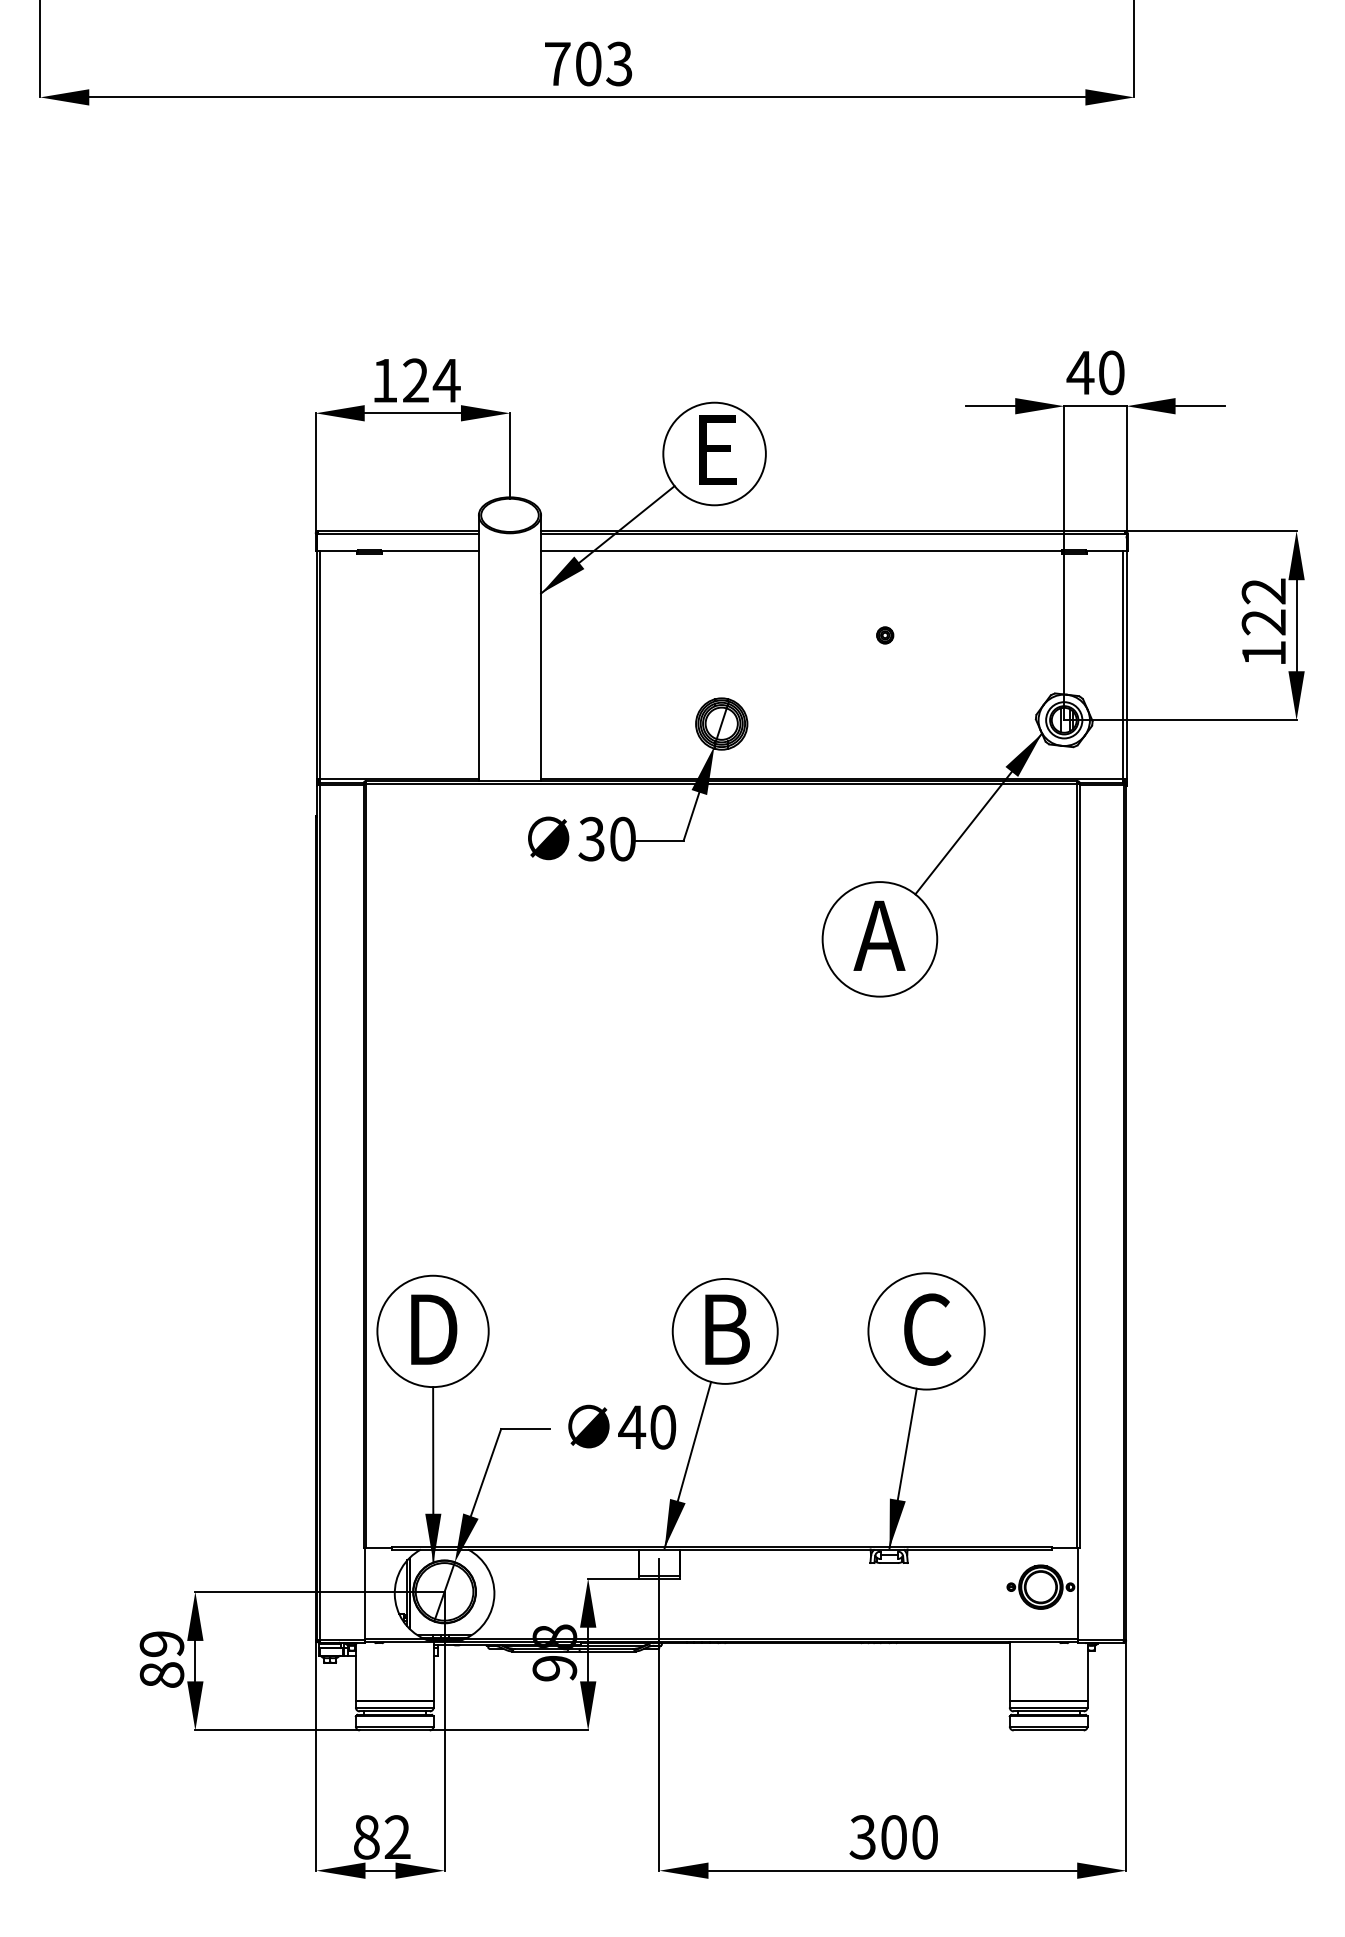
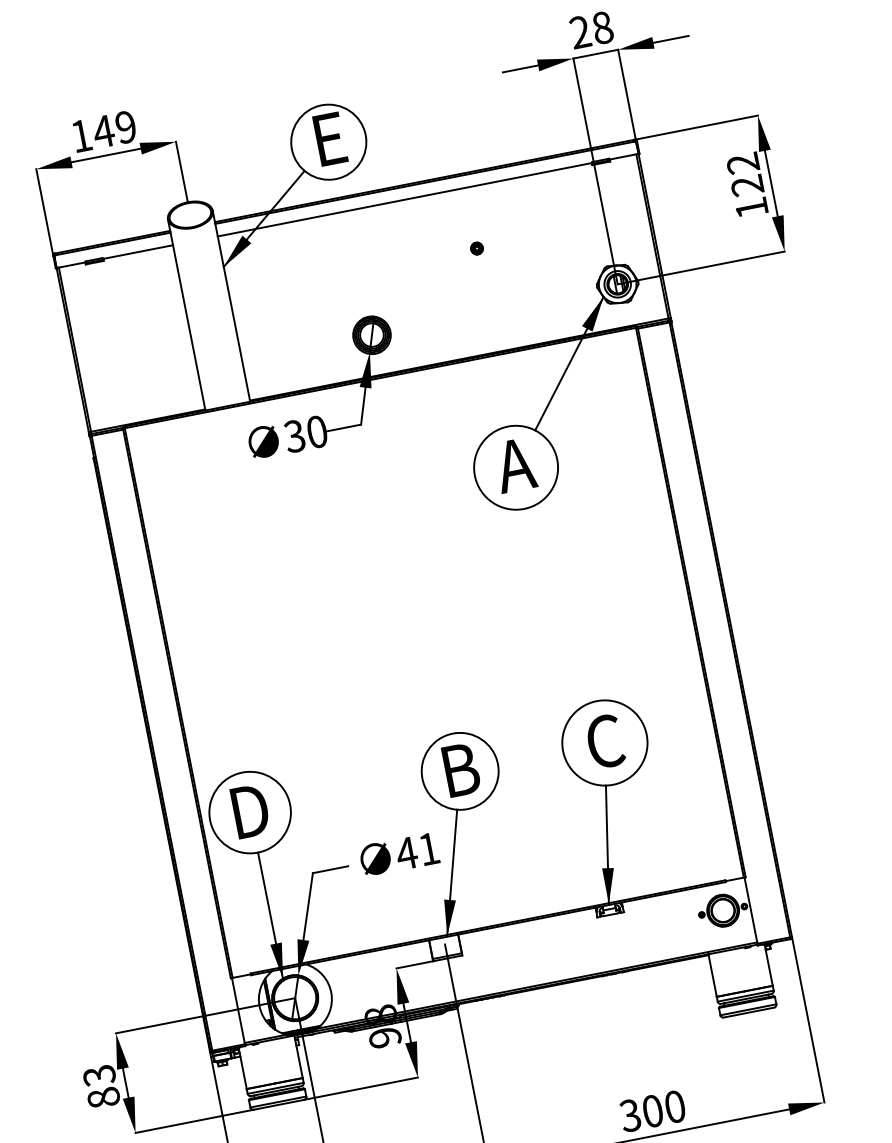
text: (1095, 372) -> (591, 29), 40 -> 28
text: (430, 380) -> (114, 129), 124 -> 149
text: (663, 1427) -> (429, 849), 40 -> 41
text: (162, 1644) -> (99, 1075), 89 -> 83

